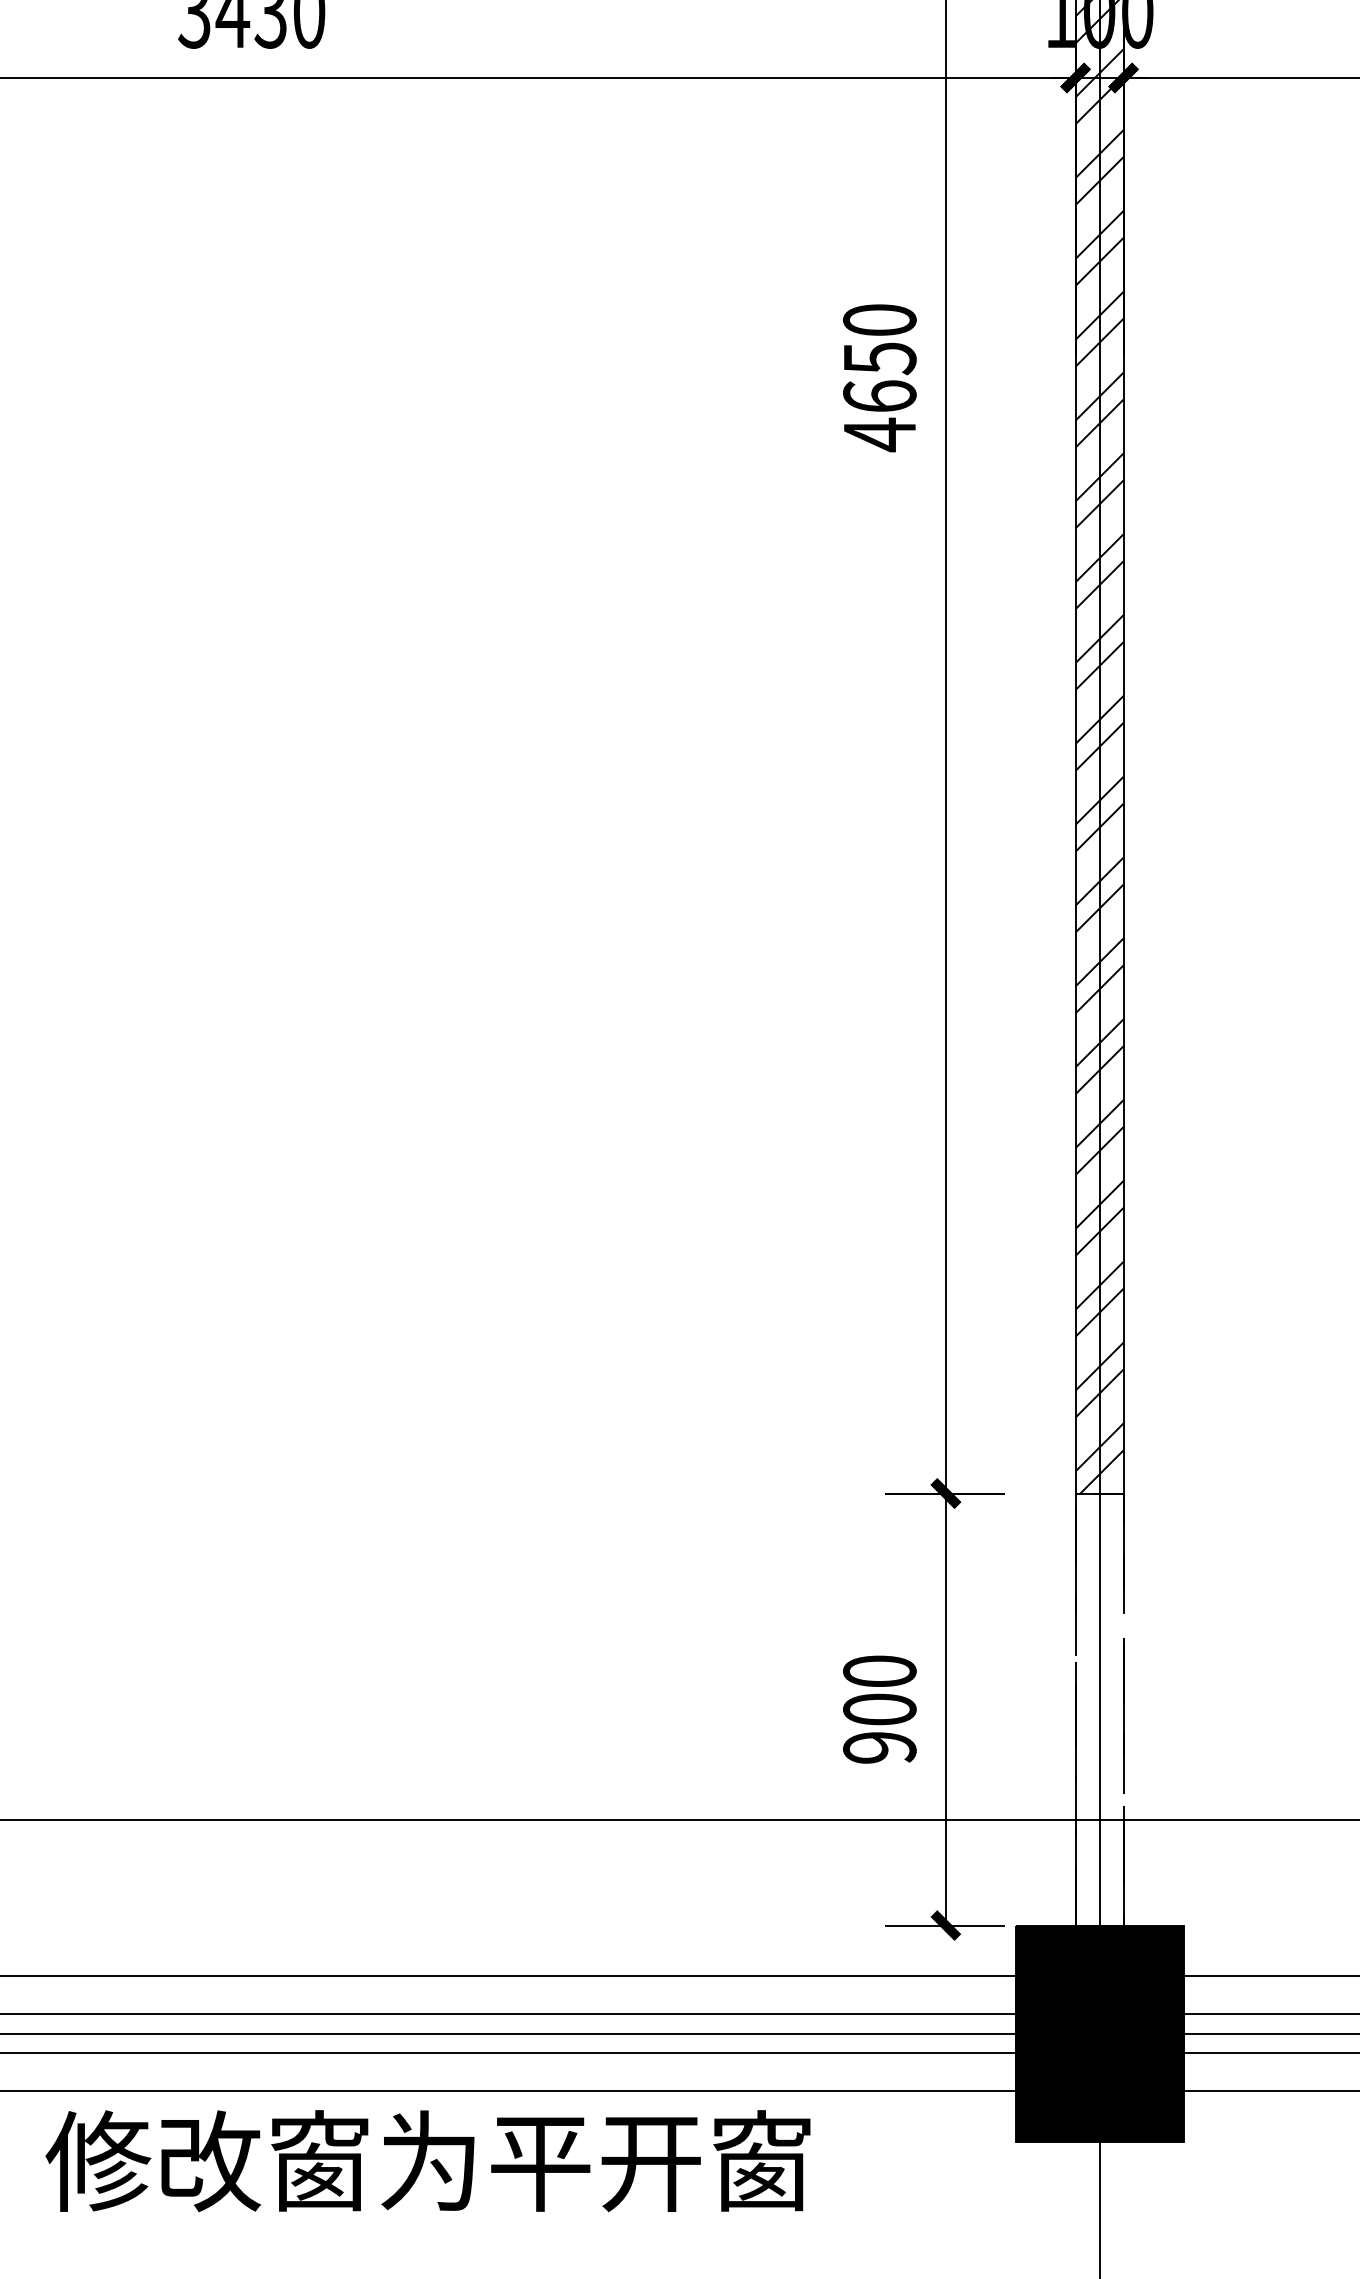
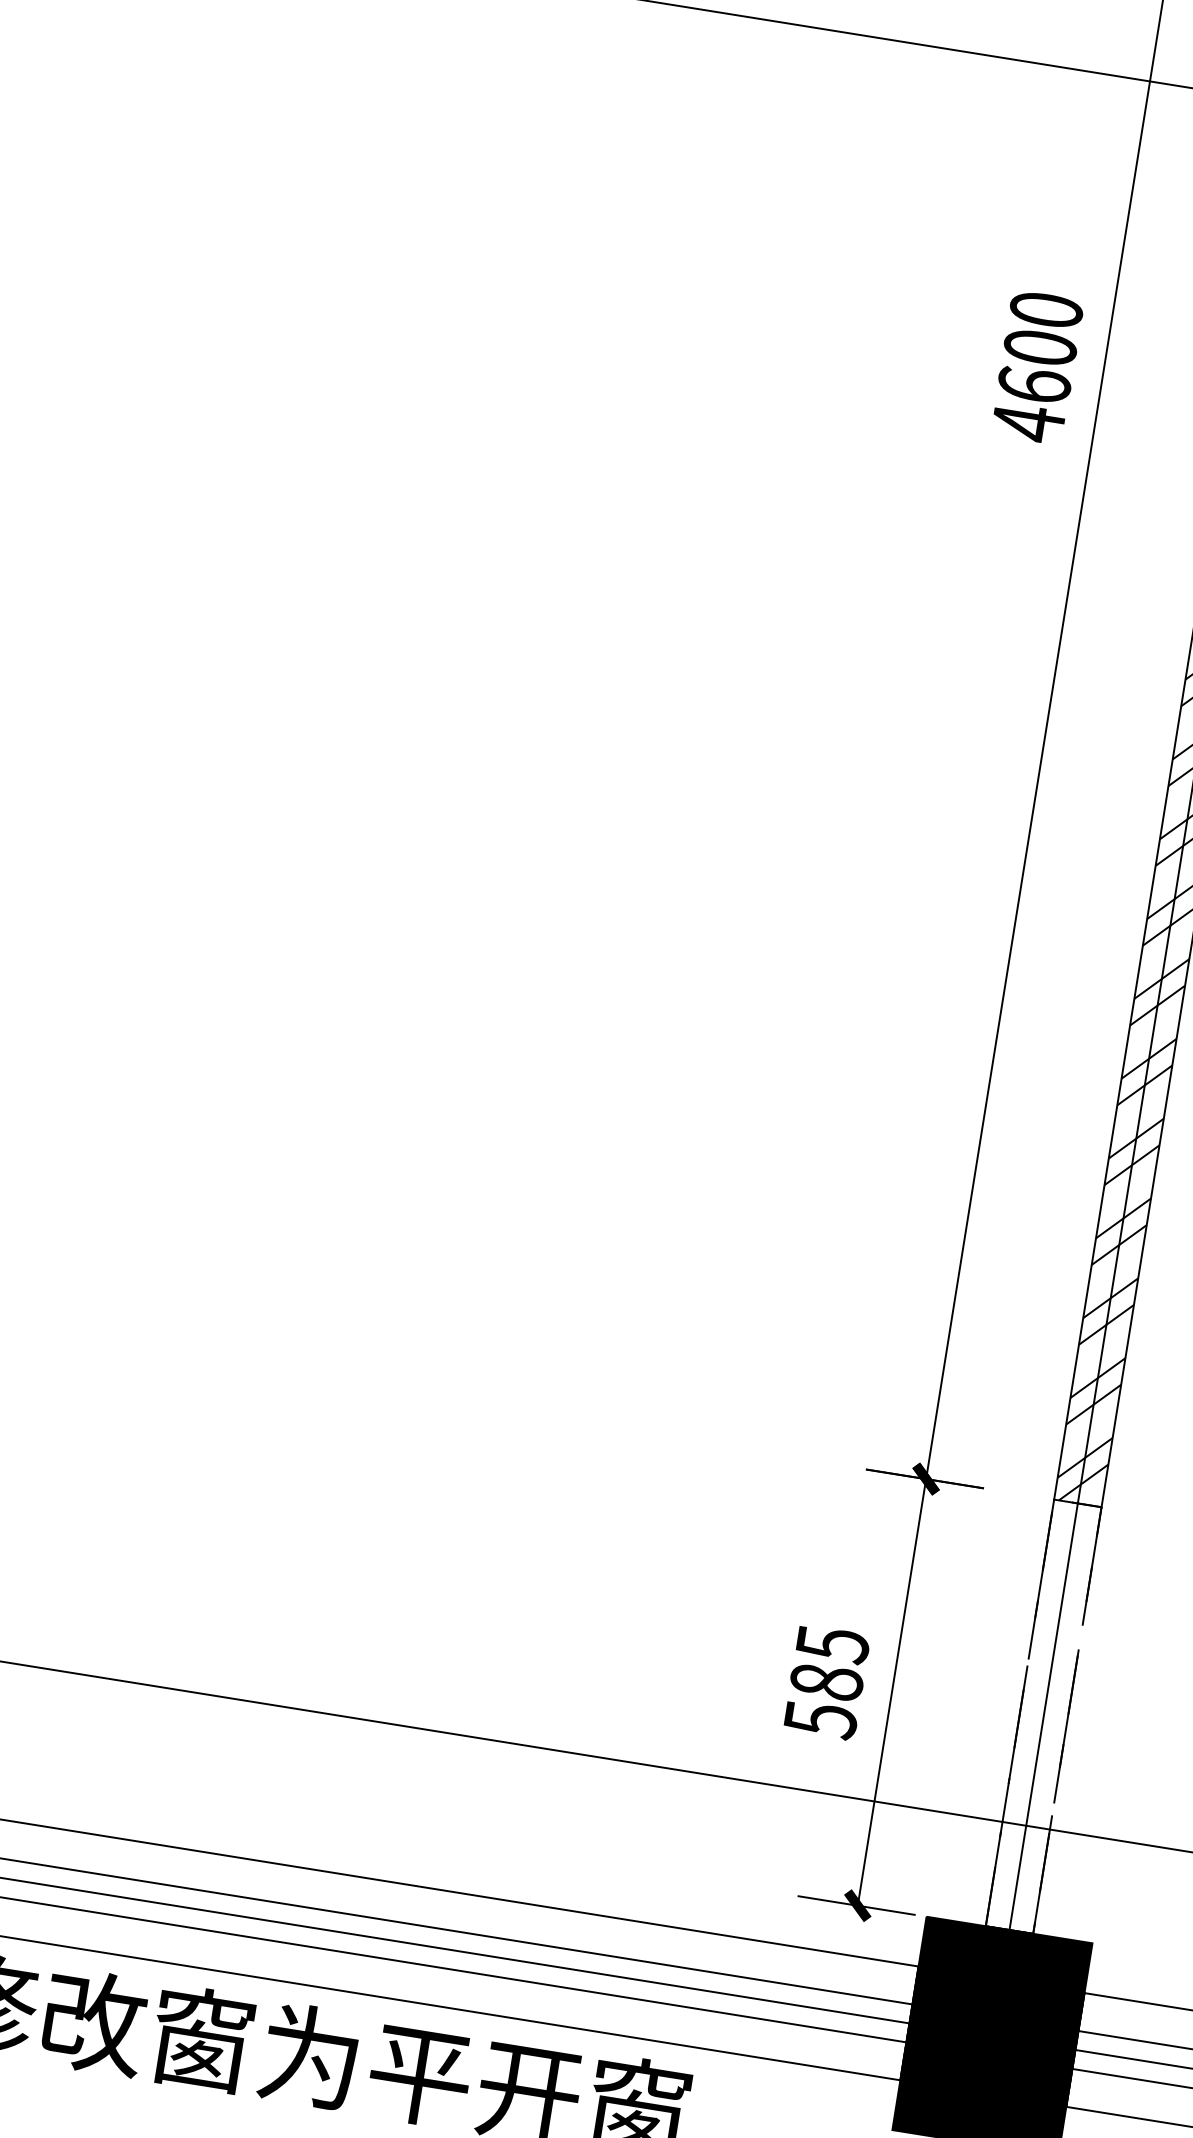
text: (879, 358) -> (1040, 347), 4650 -> 4600
text: (879, 1709) -> (826, 1681), 900 -> 585

